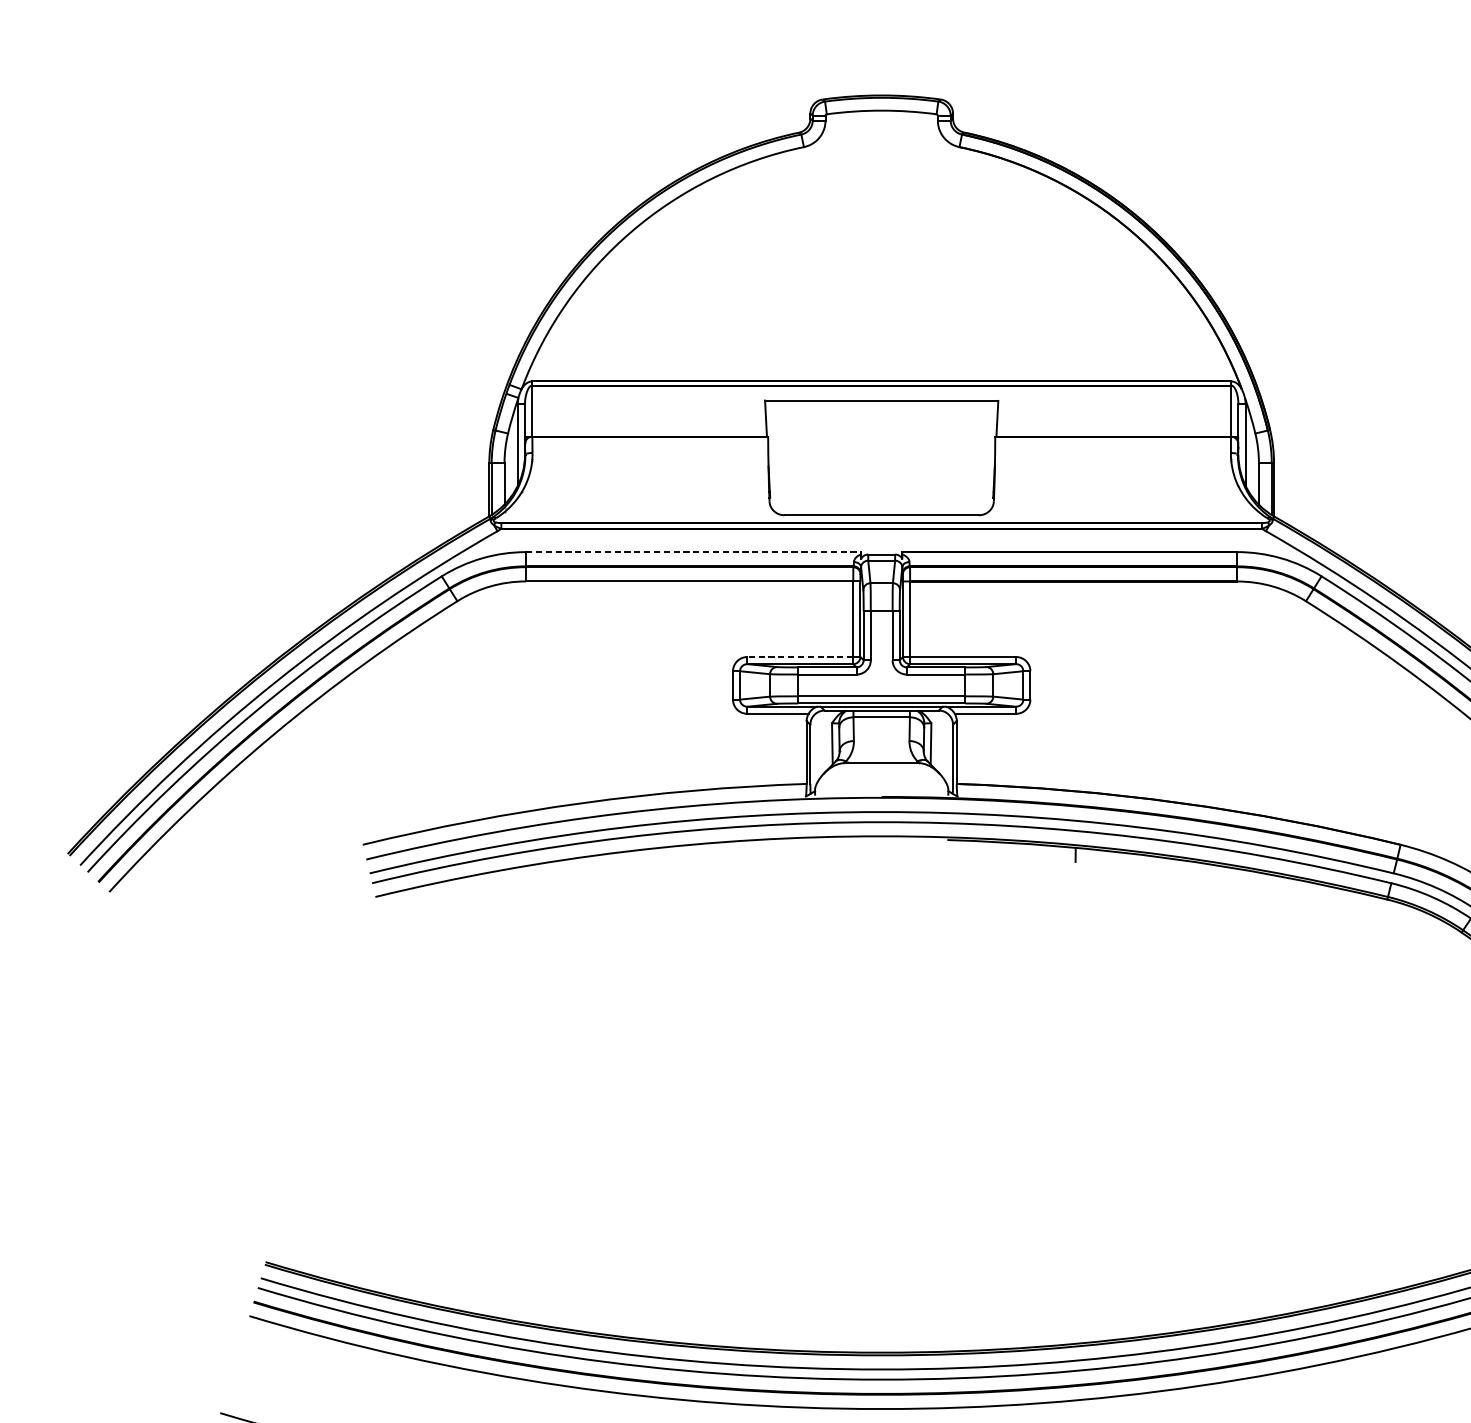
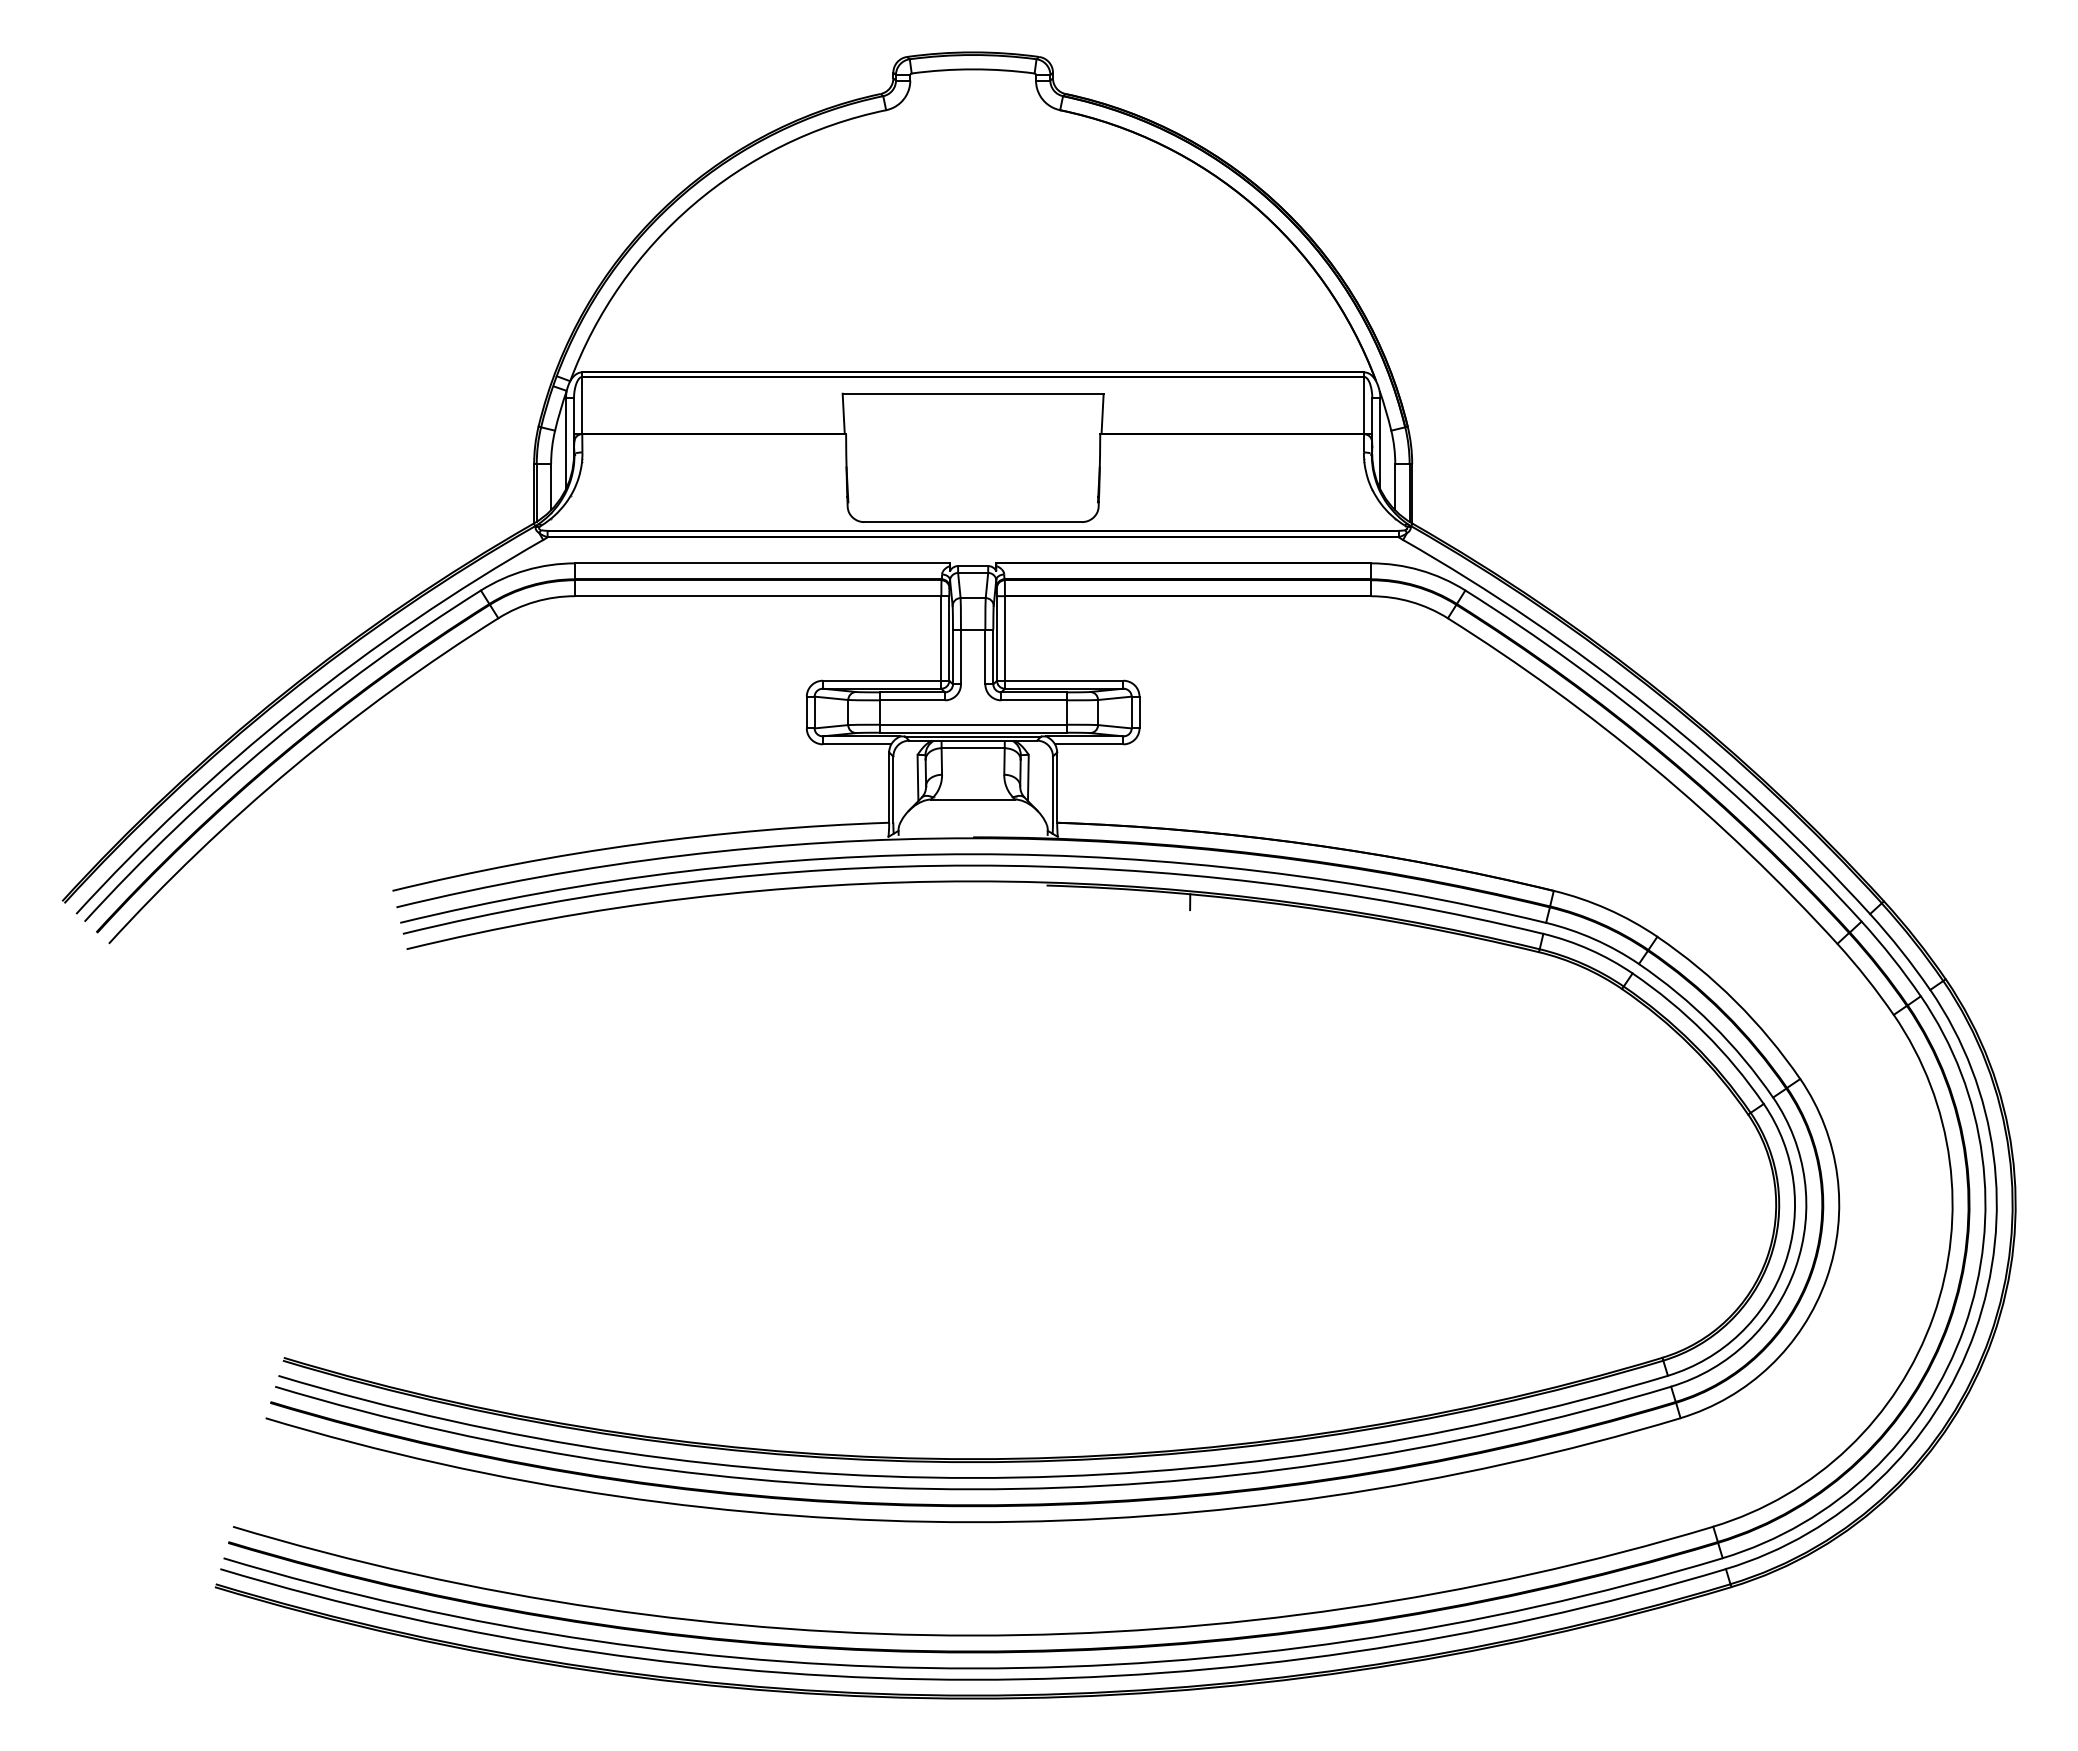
line: (694, 552) -> (763, 563), dashed -> solid
line: (799, 656) -> (881, 680), dashed -> solid

